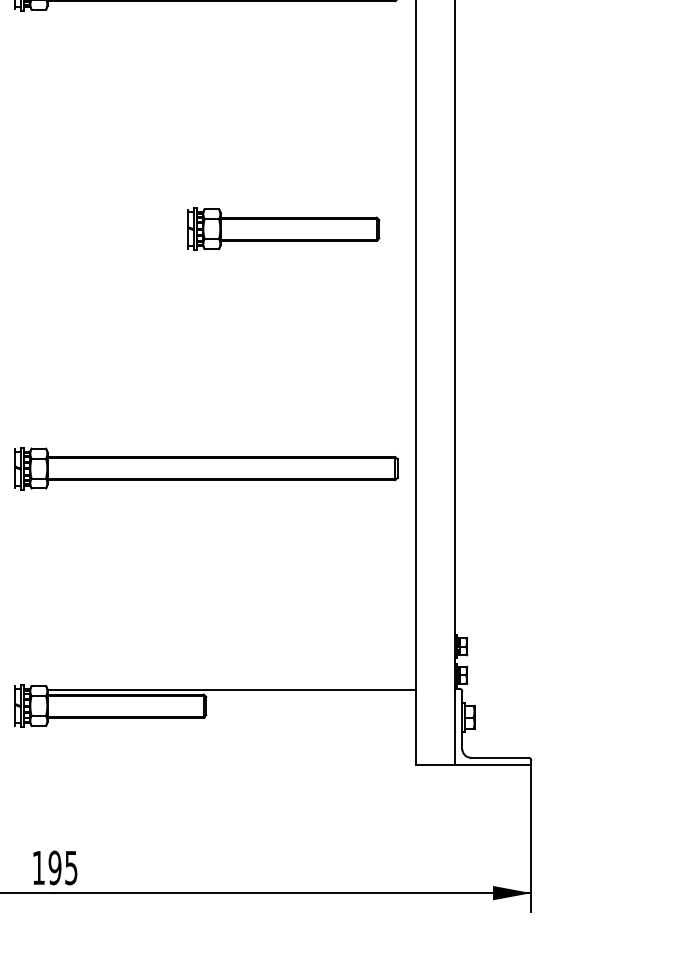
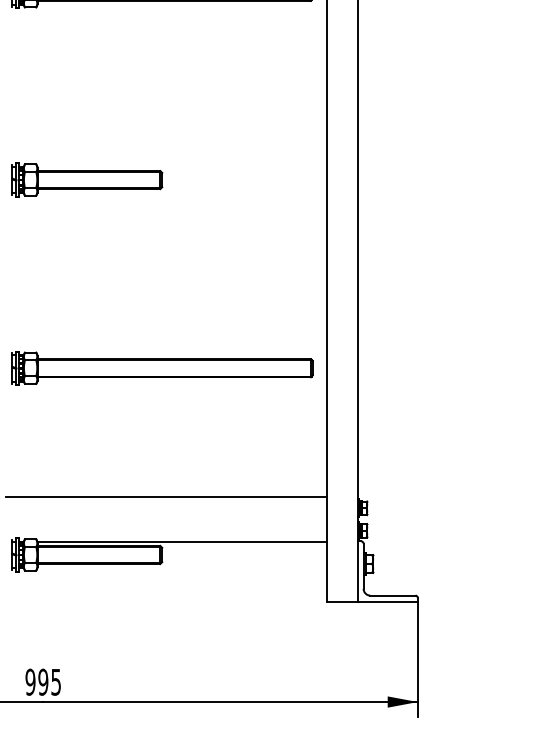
part: (283, 228) -> (86, 179), moved
line: (211, 632) -> (166, 497), added
text: (38, 867) -> (30, 681), 195 -> 995

